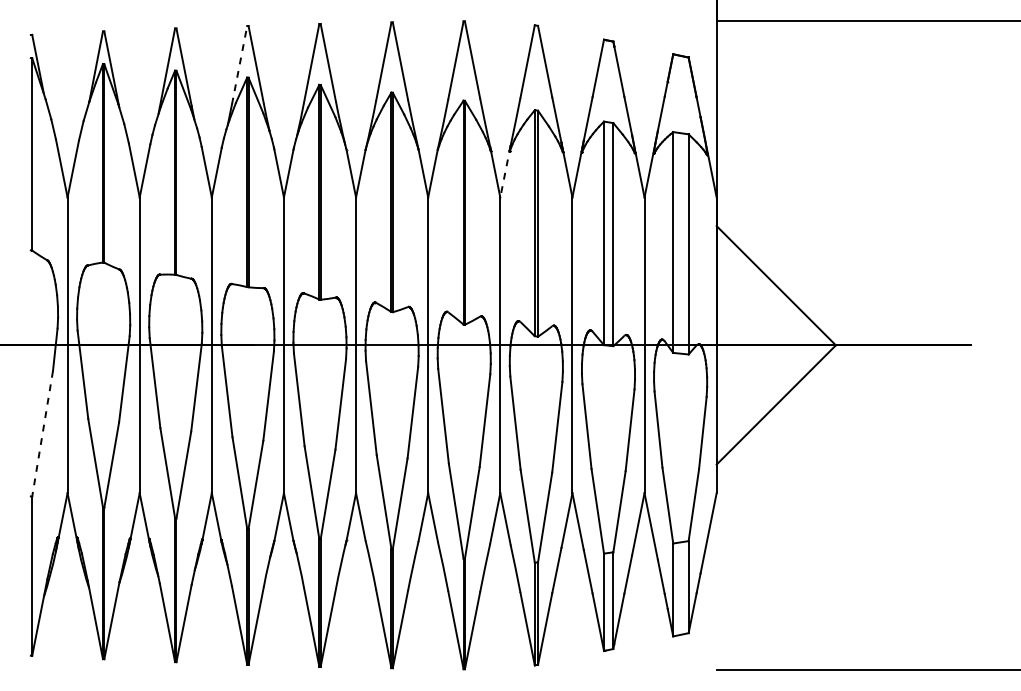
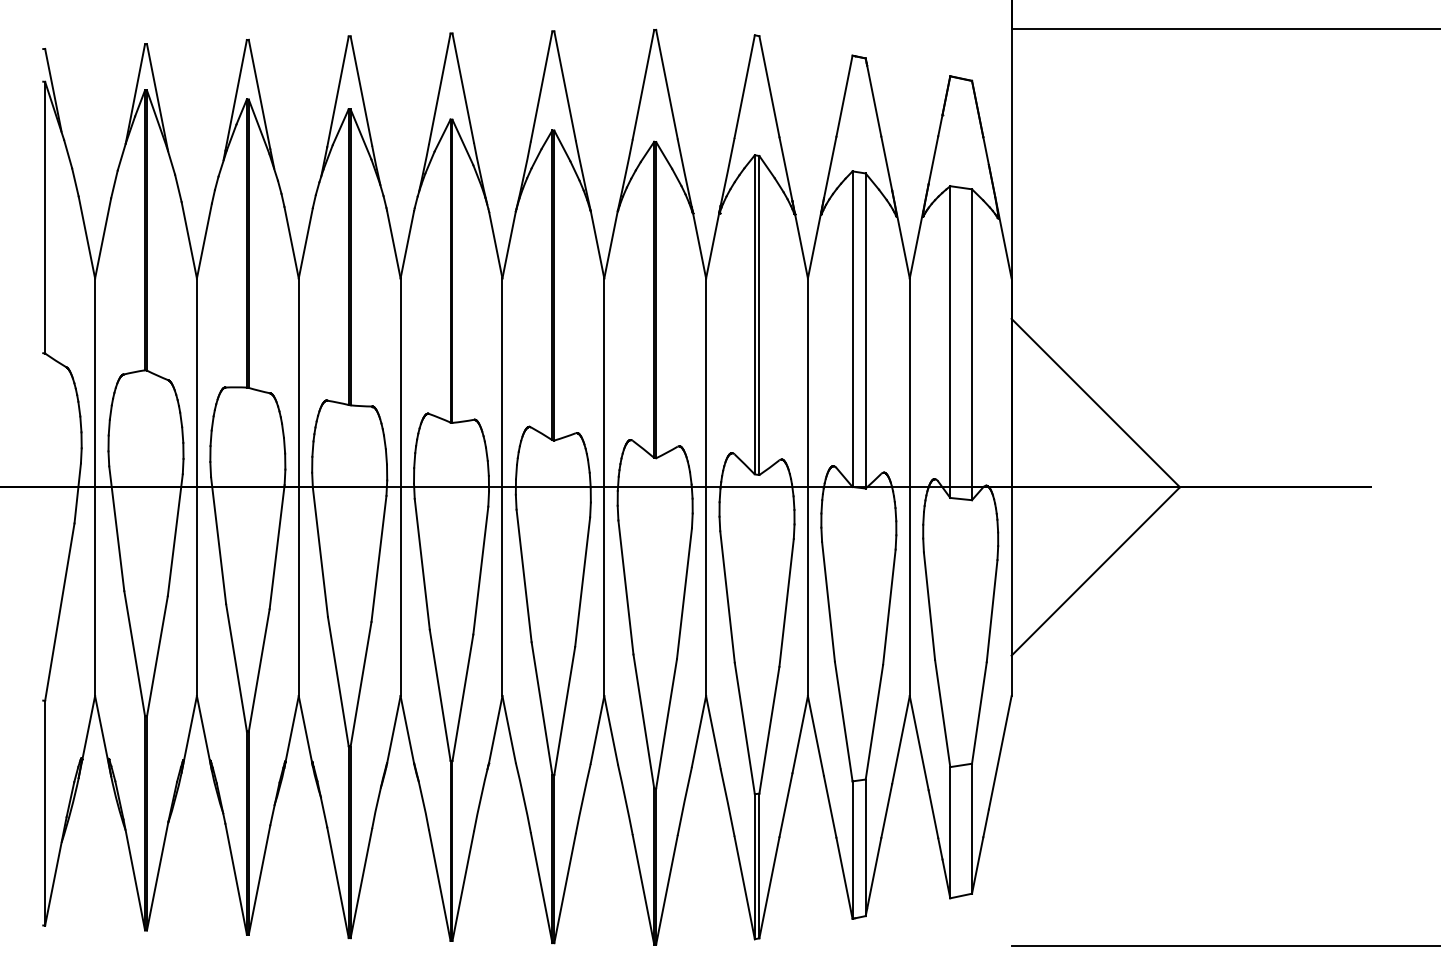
line: (239, 65) -> (338, 91), dashed -> solid
line: (505, 171) -> (713, 242), dashed -> solid
line: (42, 434) -> (59, 612), dashed -> solid

